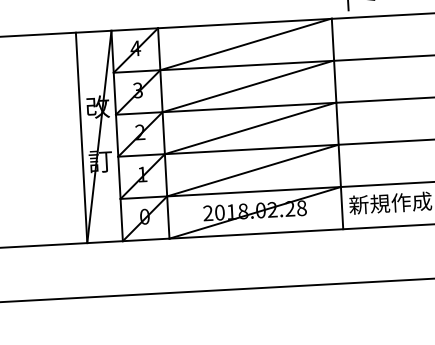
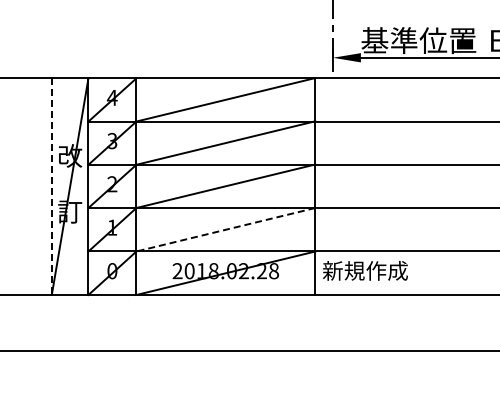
line: (81, 138) -> (51, 187), solid -> dashed
line: (252, 170) -> (225, 229), solid -> dashed

